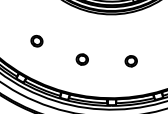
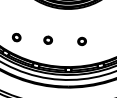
part: (36, 41) -> (16, 37), moved

